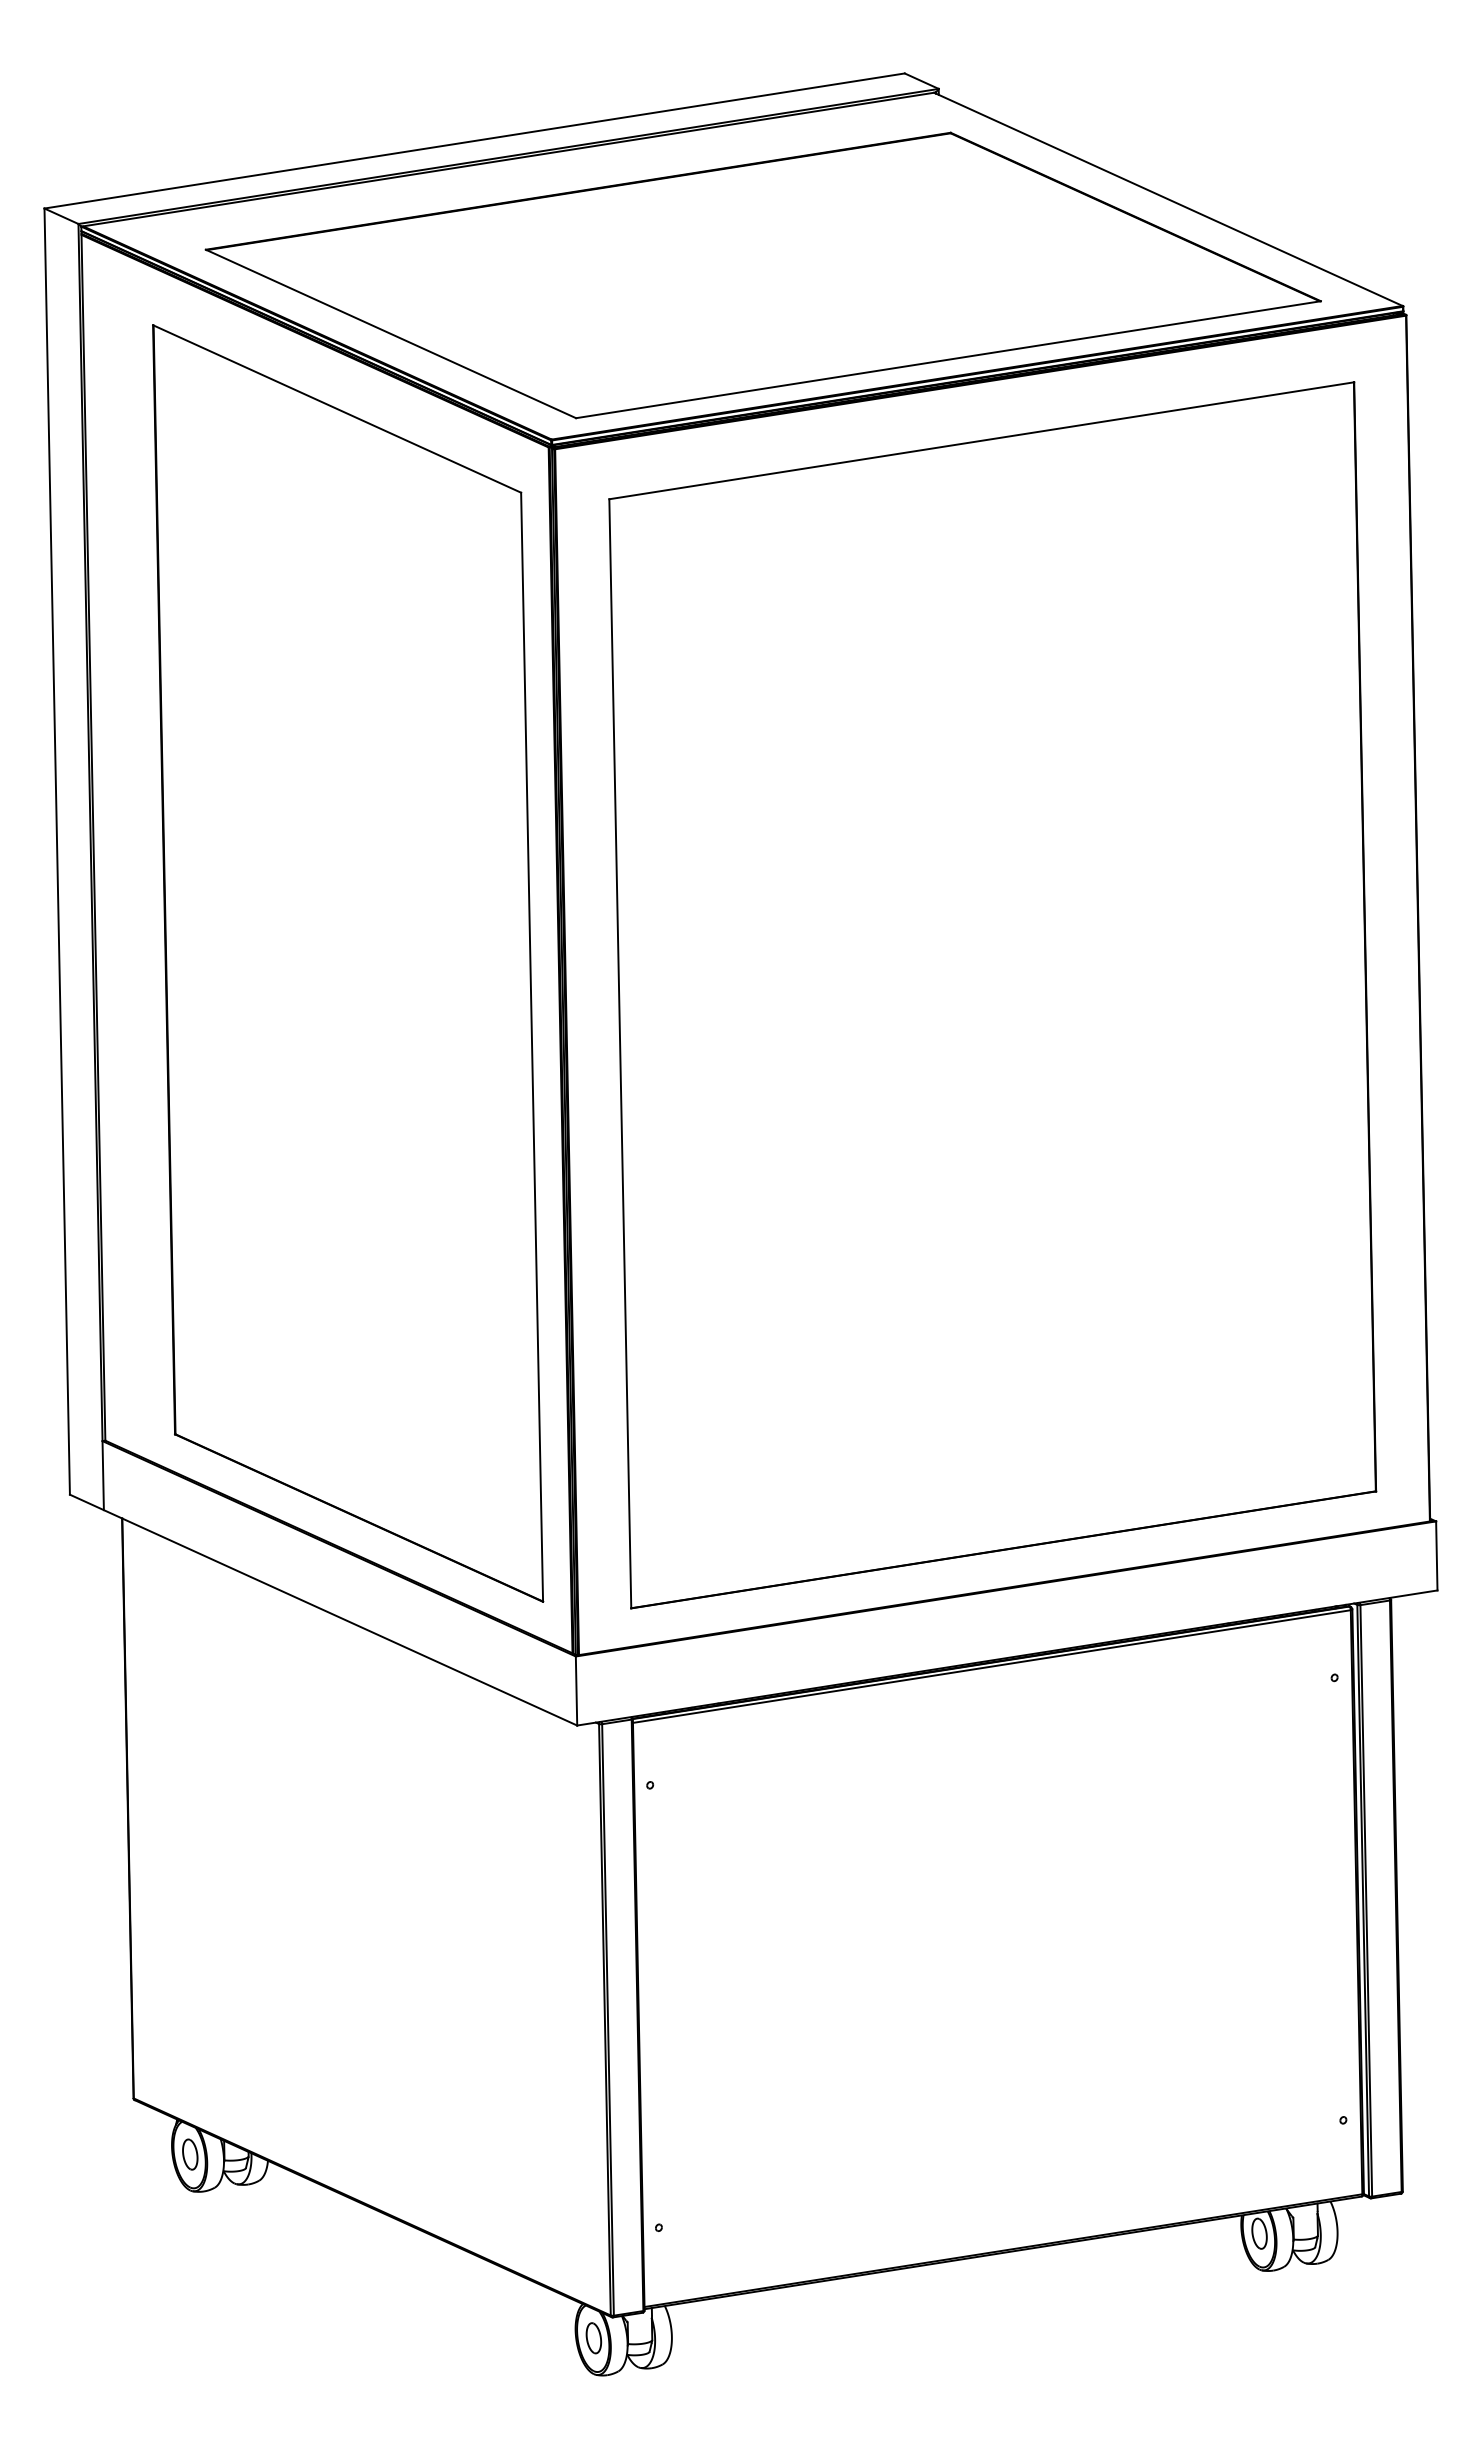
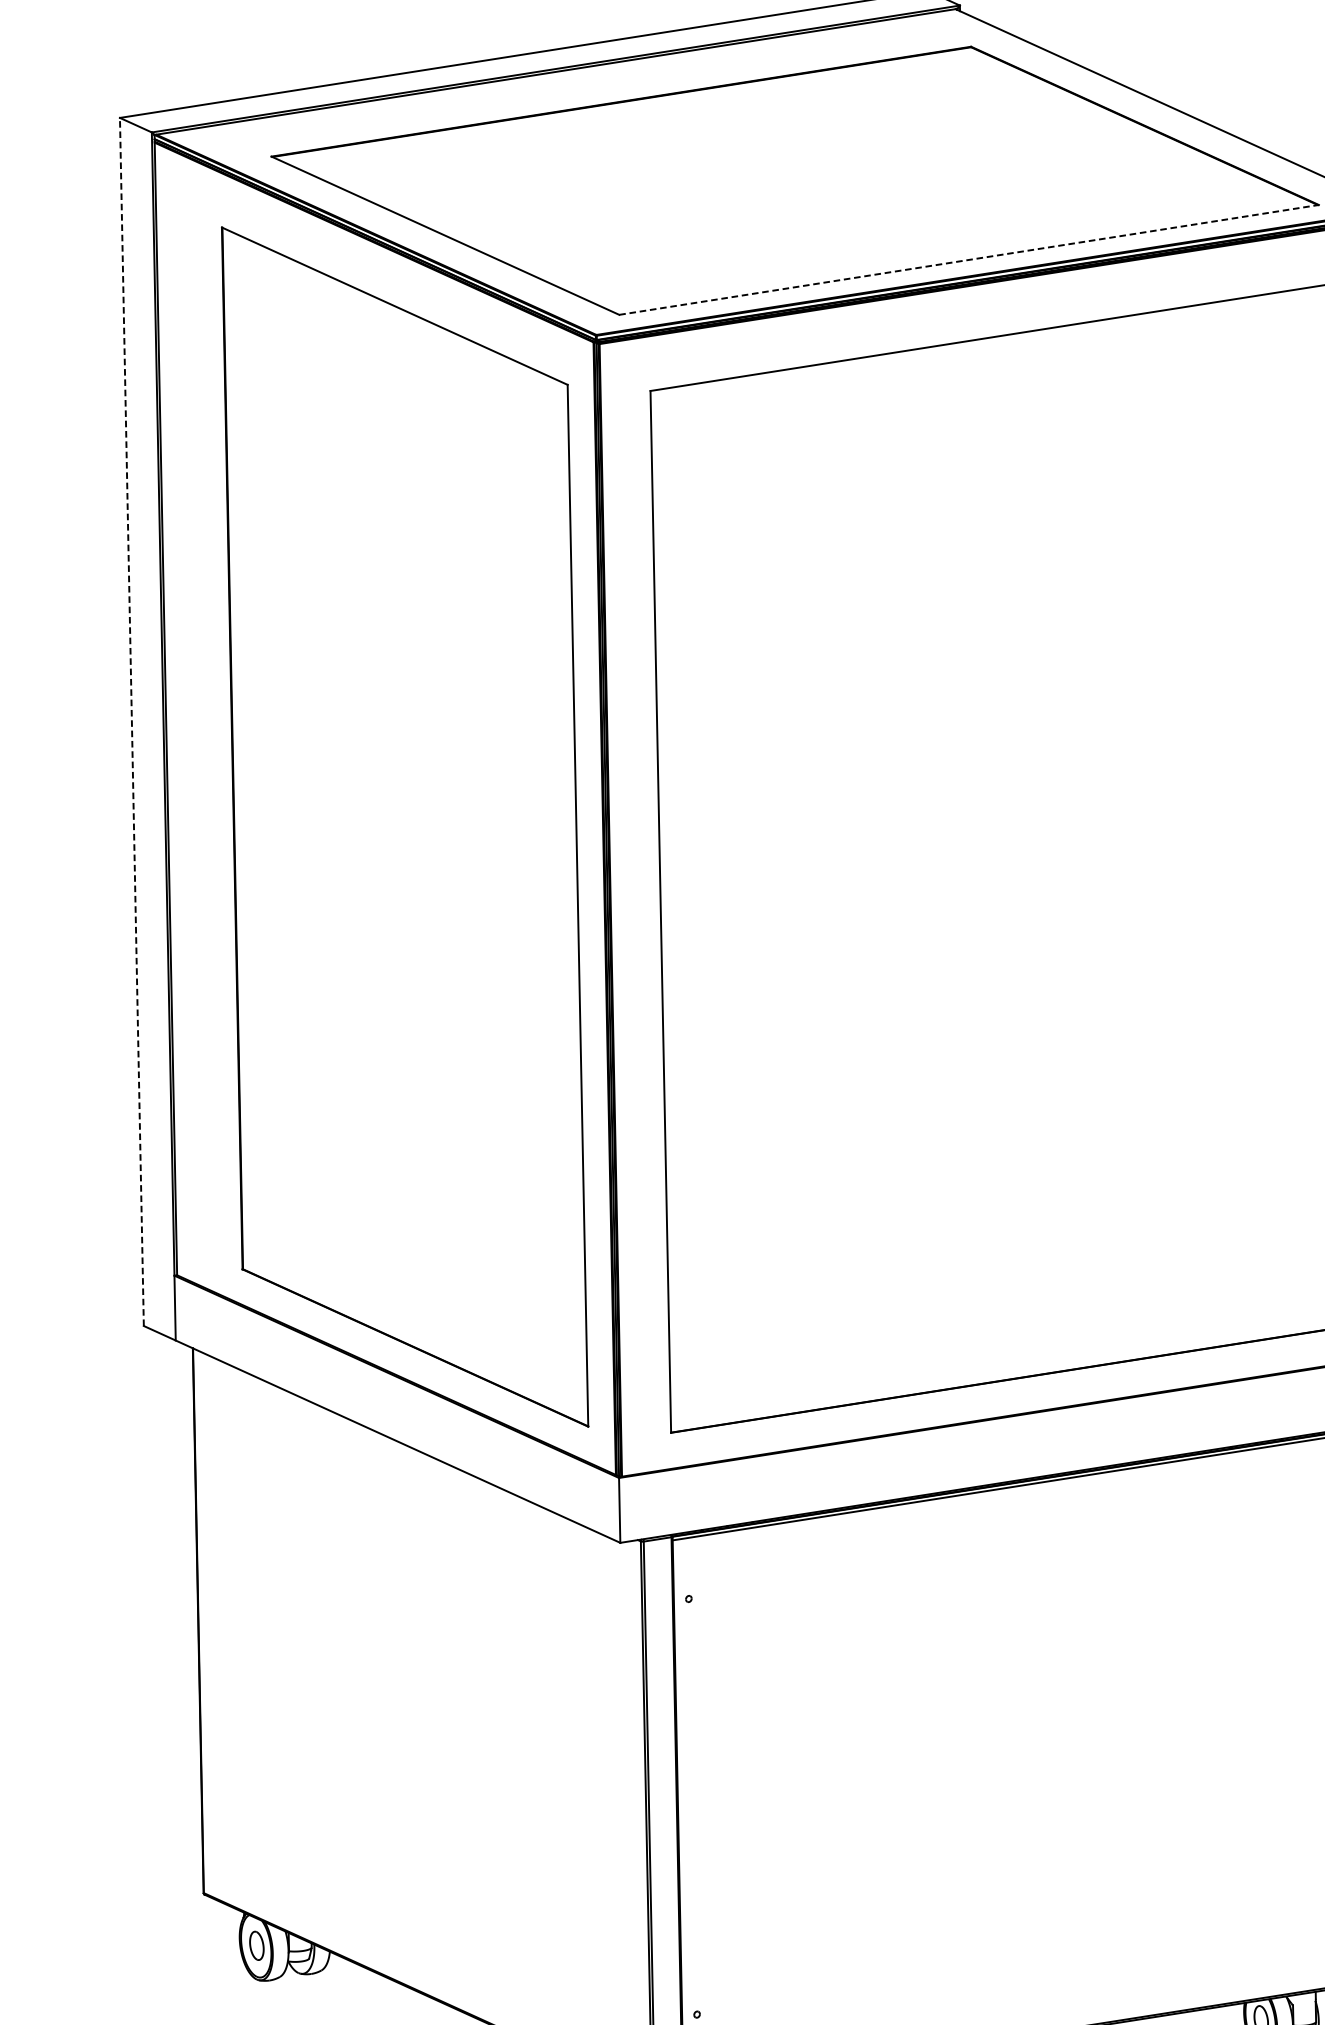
line: (948, 359) -> (969, 259), solid -> dashed
line: (57, 851) -> (132, 721), solid -> dashed

